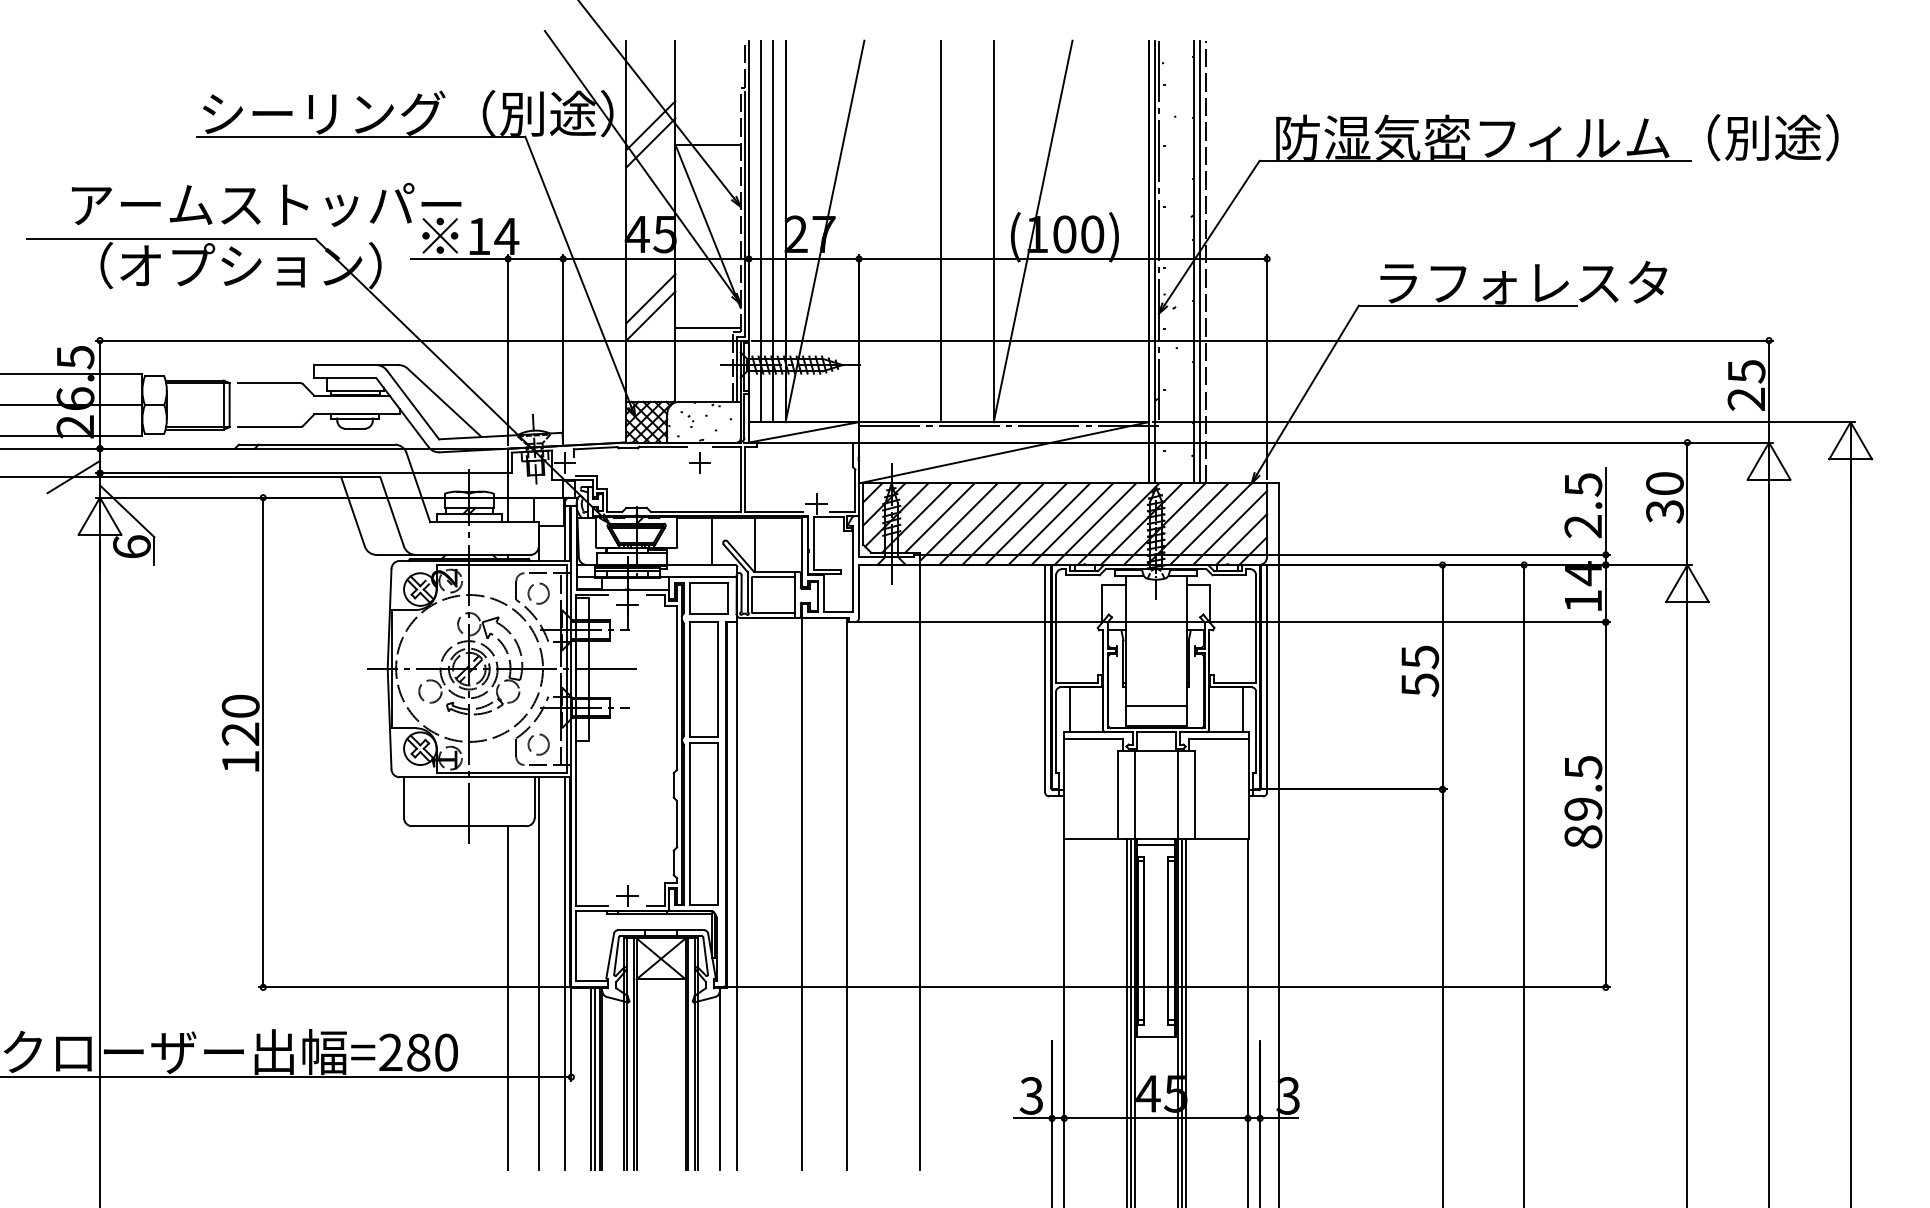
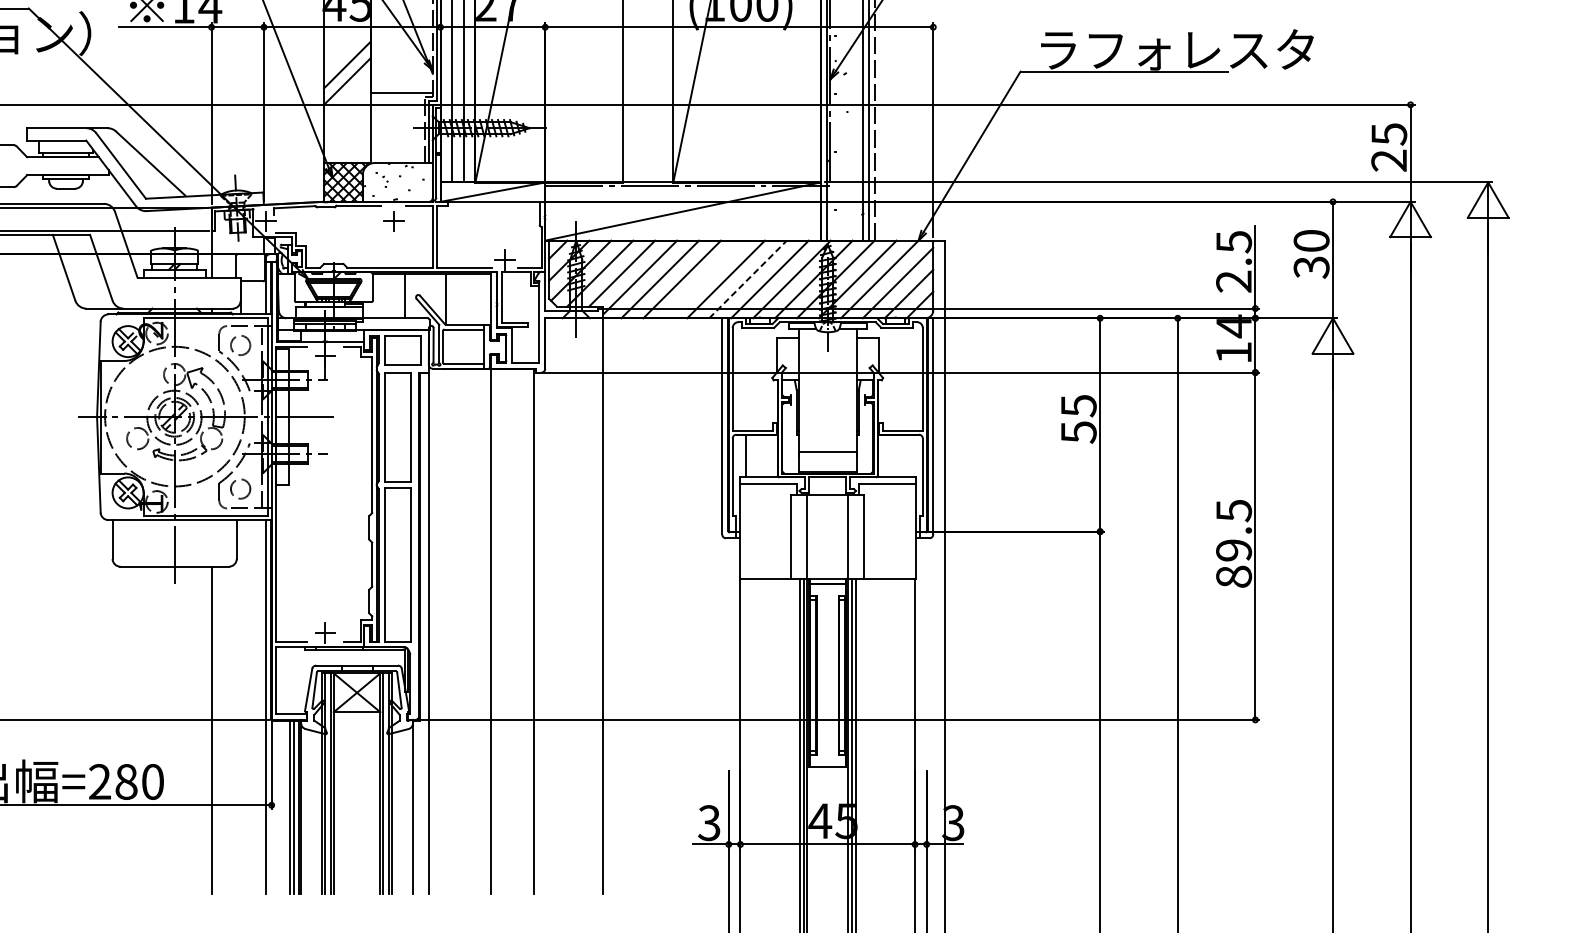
line: (1025, 524) -> (703, 279), removed
line: (1072, 524) -> (748, 279), solid -> dashed
line: (1242, 709) -> (909, 455), removed
line: (538, 973) -> (240, 706), removed

